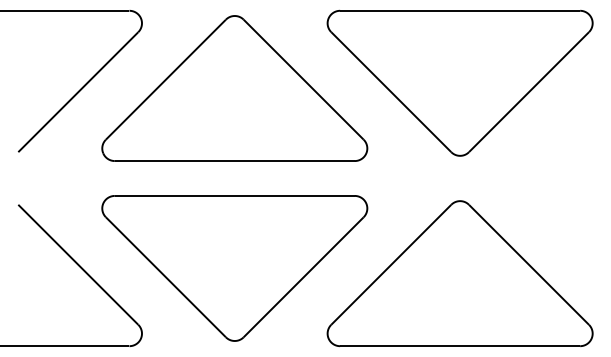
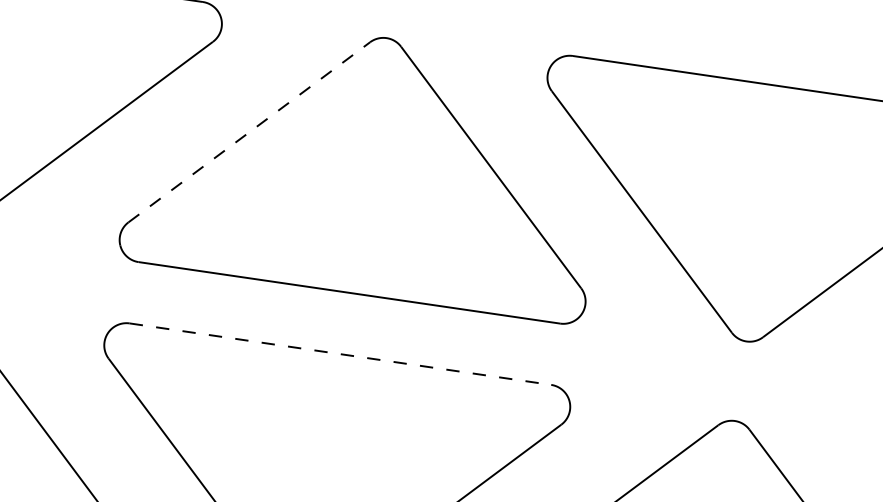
line: (165, 79) -> (248, 131), solid -> dashed
line: (234, 195) -> (340, 353), solid -> dashed

